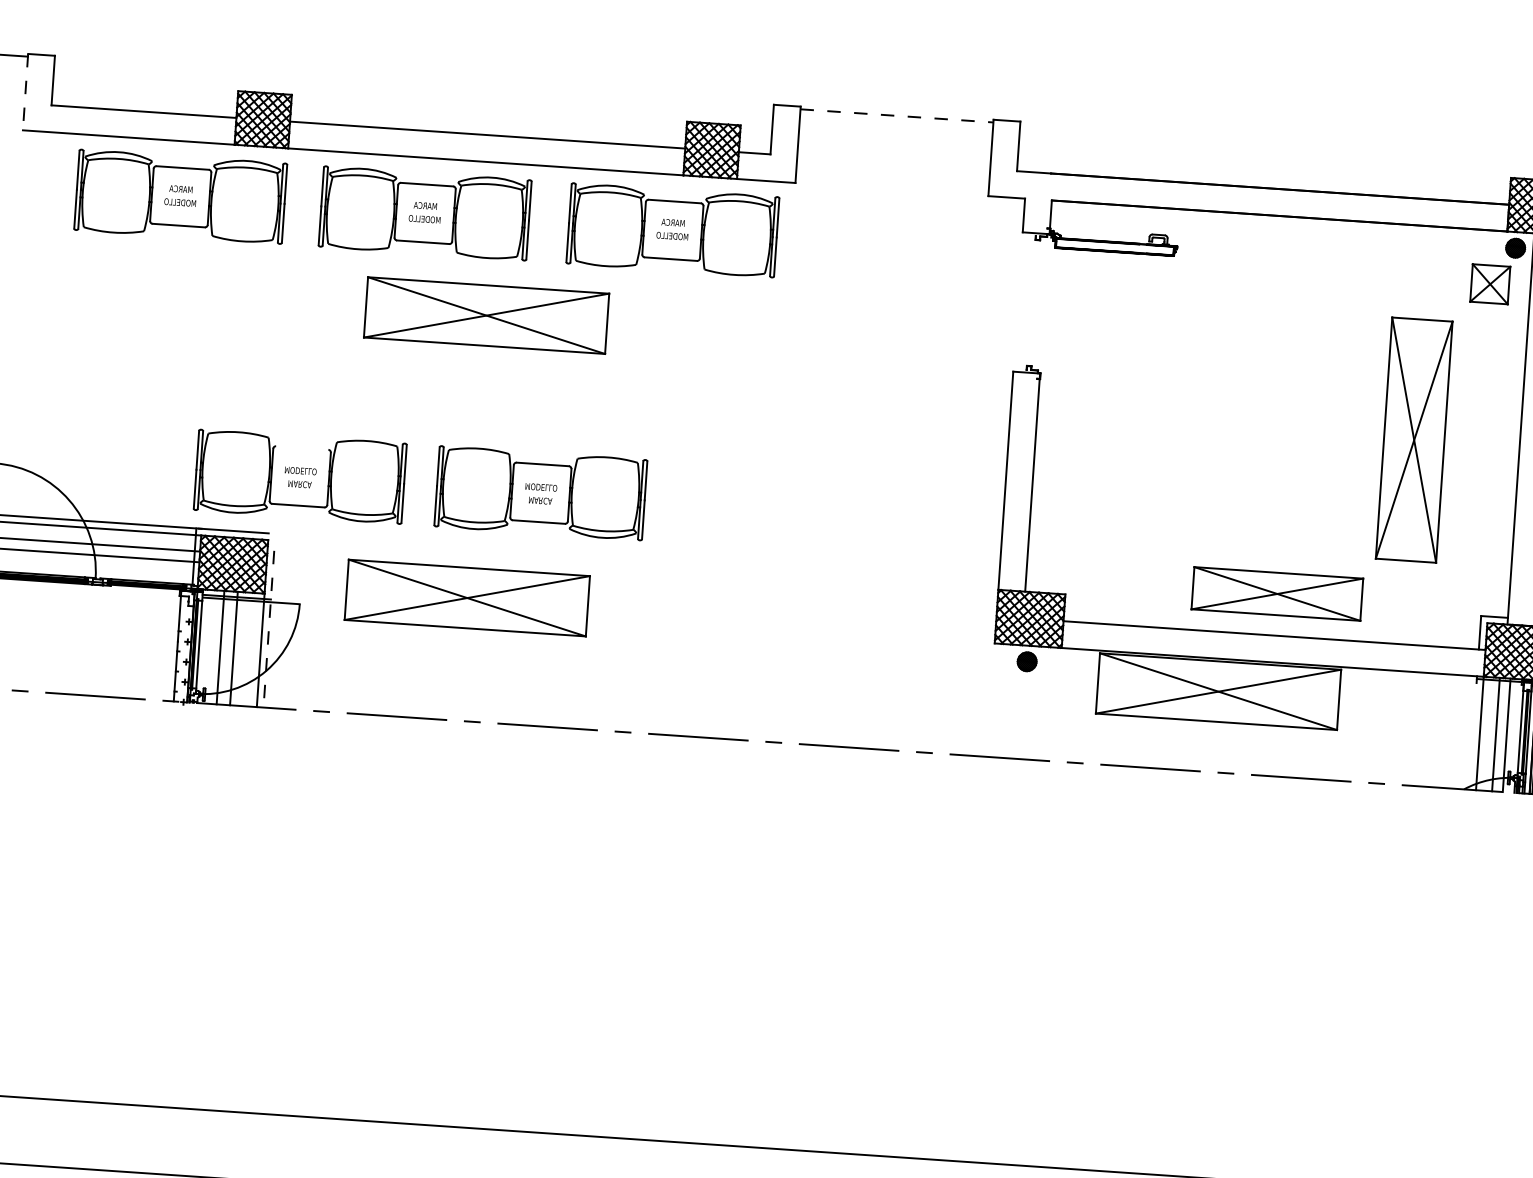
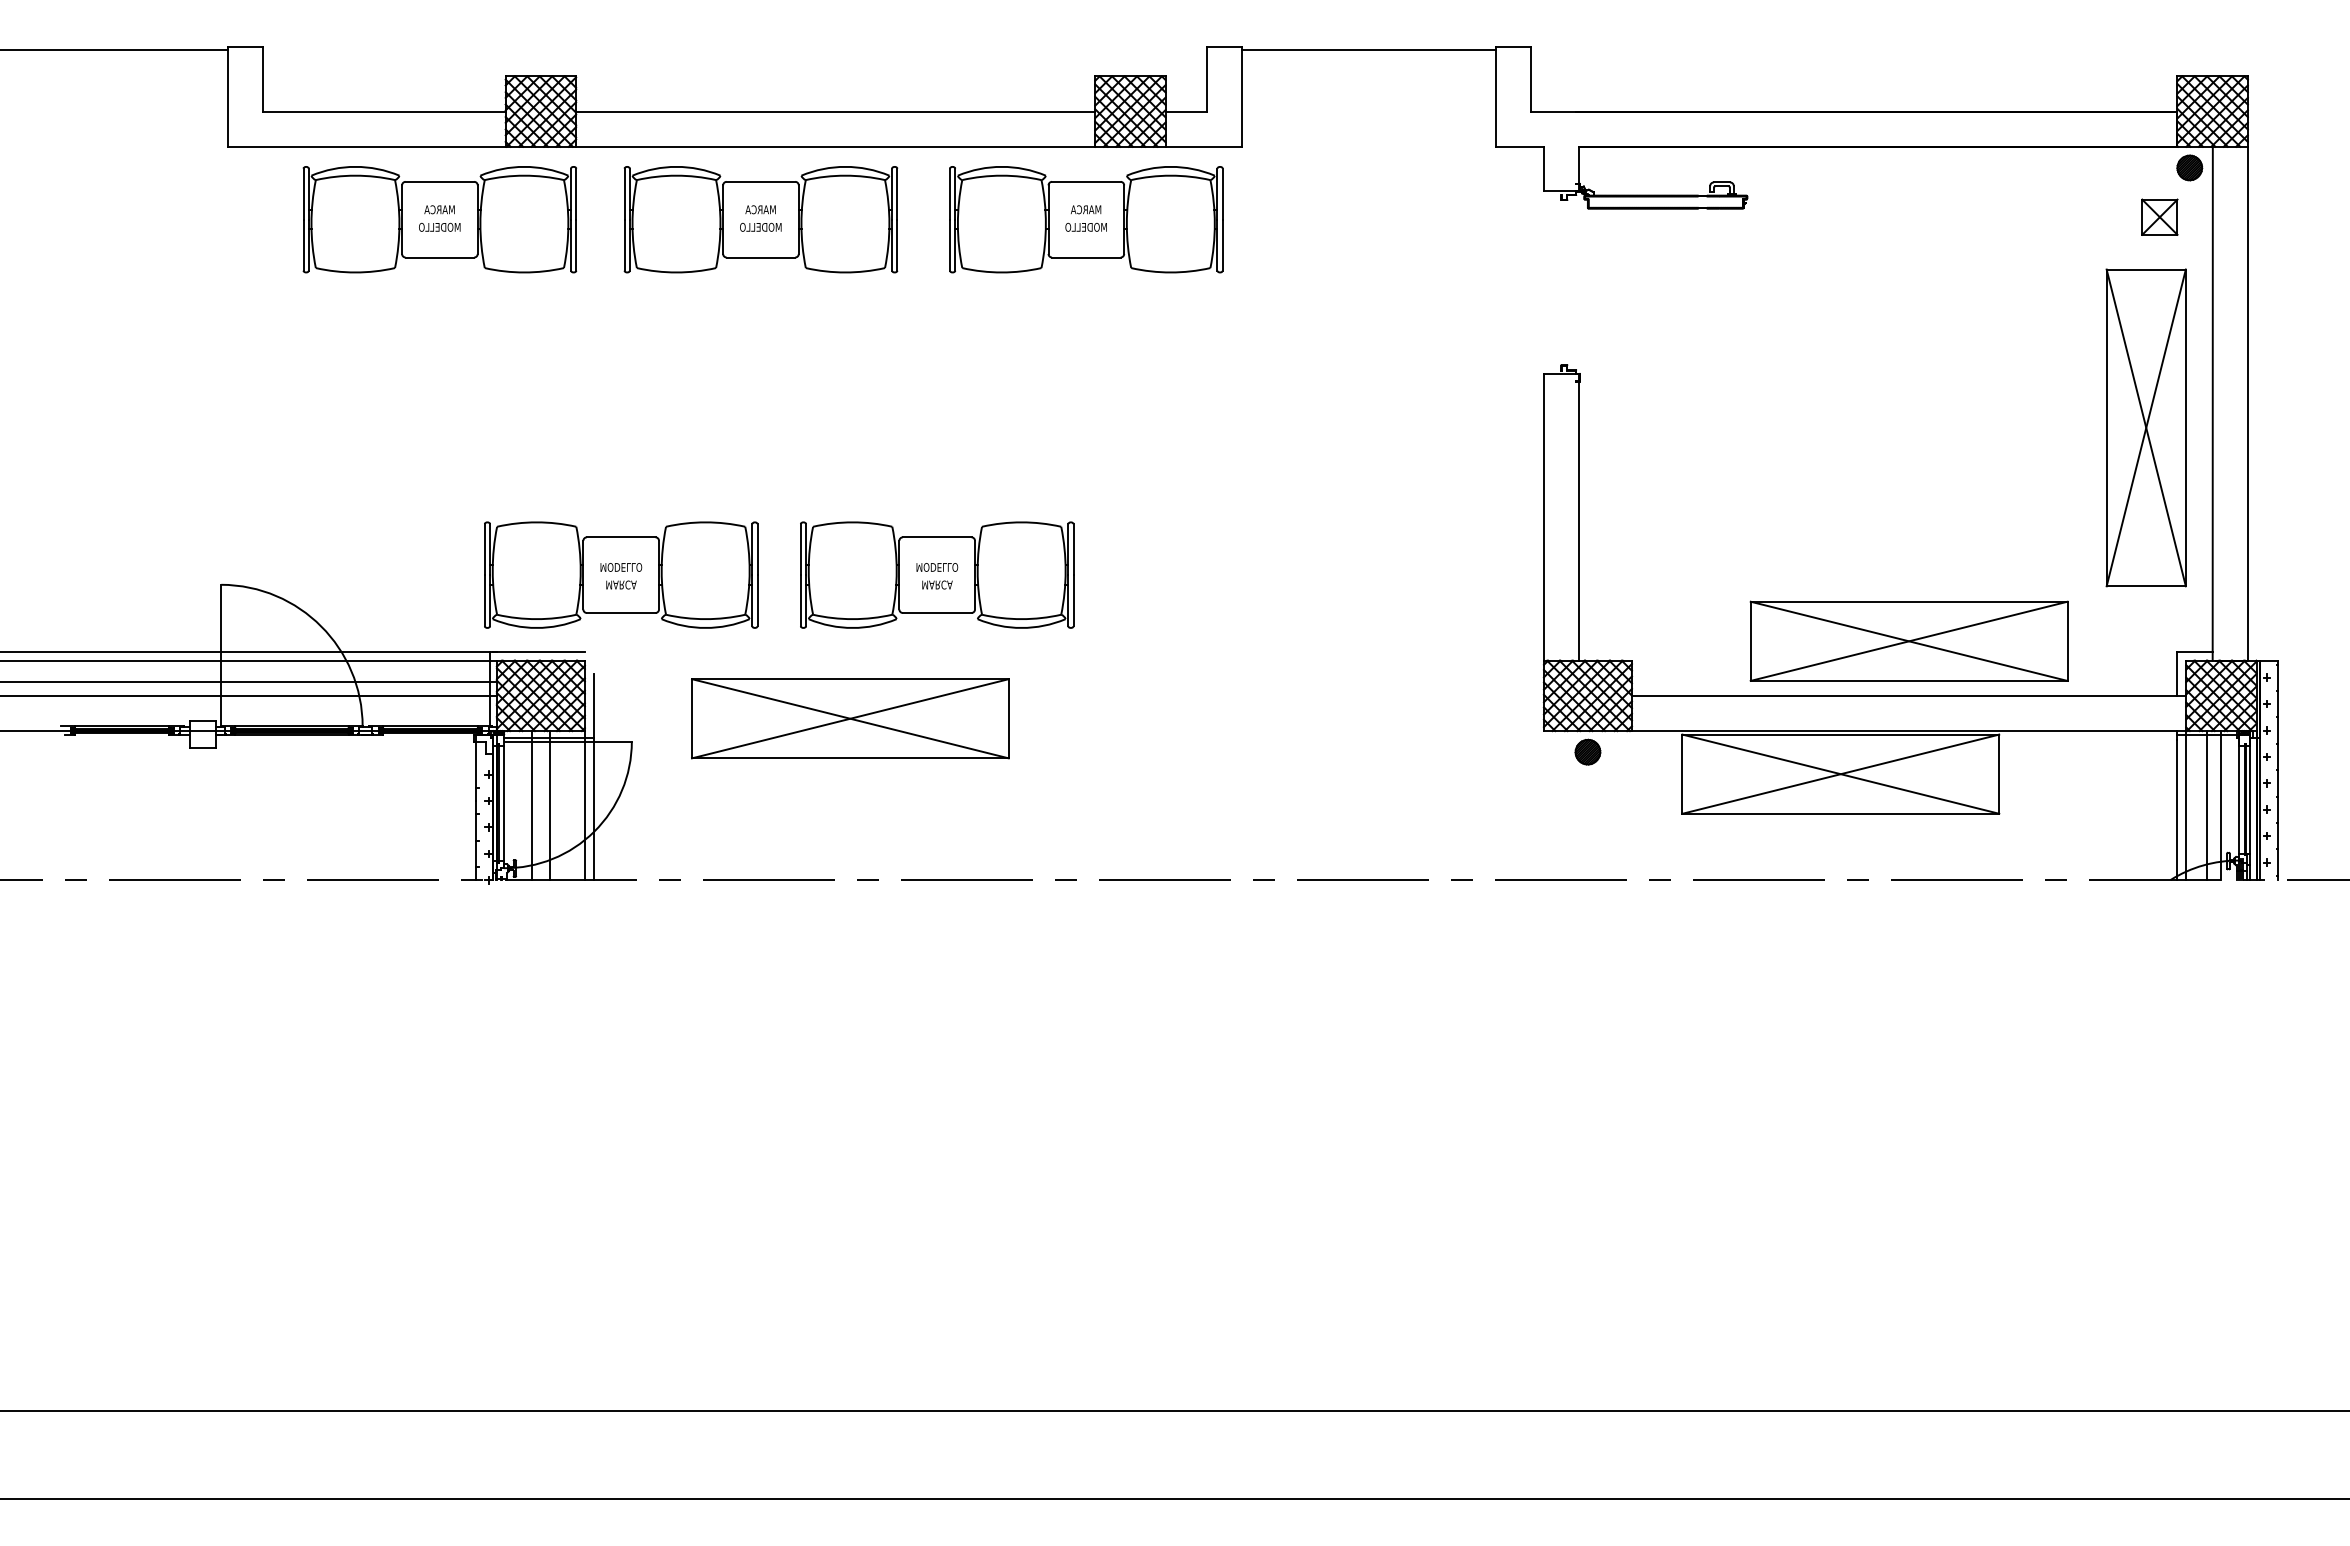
line: (25, 92) -> (227, 97), dashed -> solid
line: (897, 116) -> (1369, 50), dashed -> solid
part: (1490, 283) -> (2159, 216), size x0.71
part: (486, 315) -> (850, 347), removed
part: (1413, 439) -> (2145, 427), moved
line: (301, 448) -> (620, 537), added
part: (1276, 593) -> (1908, 640), size x1.43
line: (268, 629) -> (593, 777), dashed -> solid
line: (1473, 736) -> (2177, 809), added

